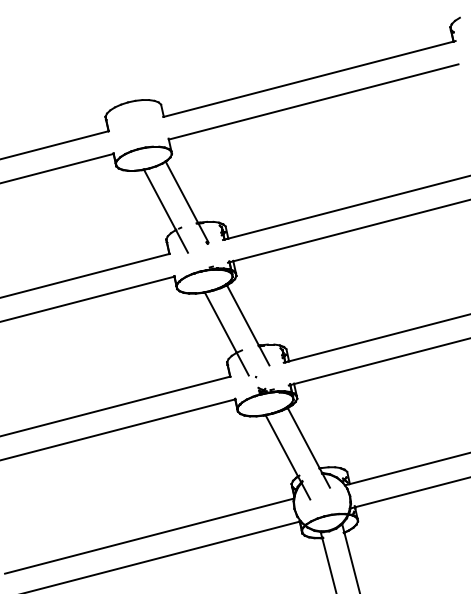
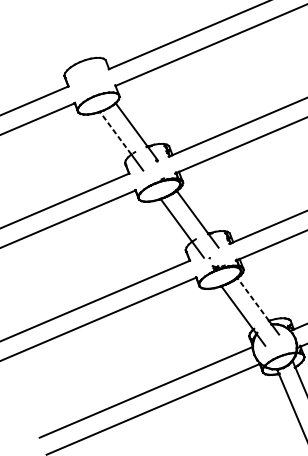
line: (159, 199) -> (115, 132), solid -> dashed
line: (303, 437) -> (253, 299), solid -> dashed

